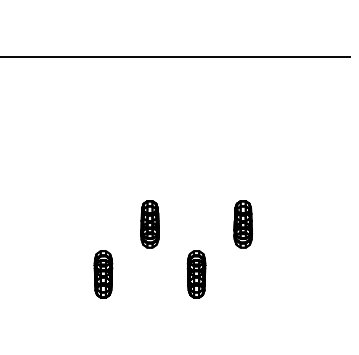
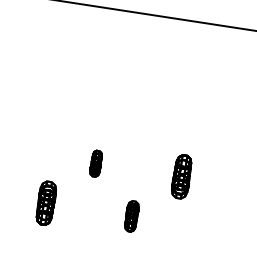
part: (149, 224) -> (95, 163), size x0.6
part: (196, 274) -> (131, 216), size x0.7

